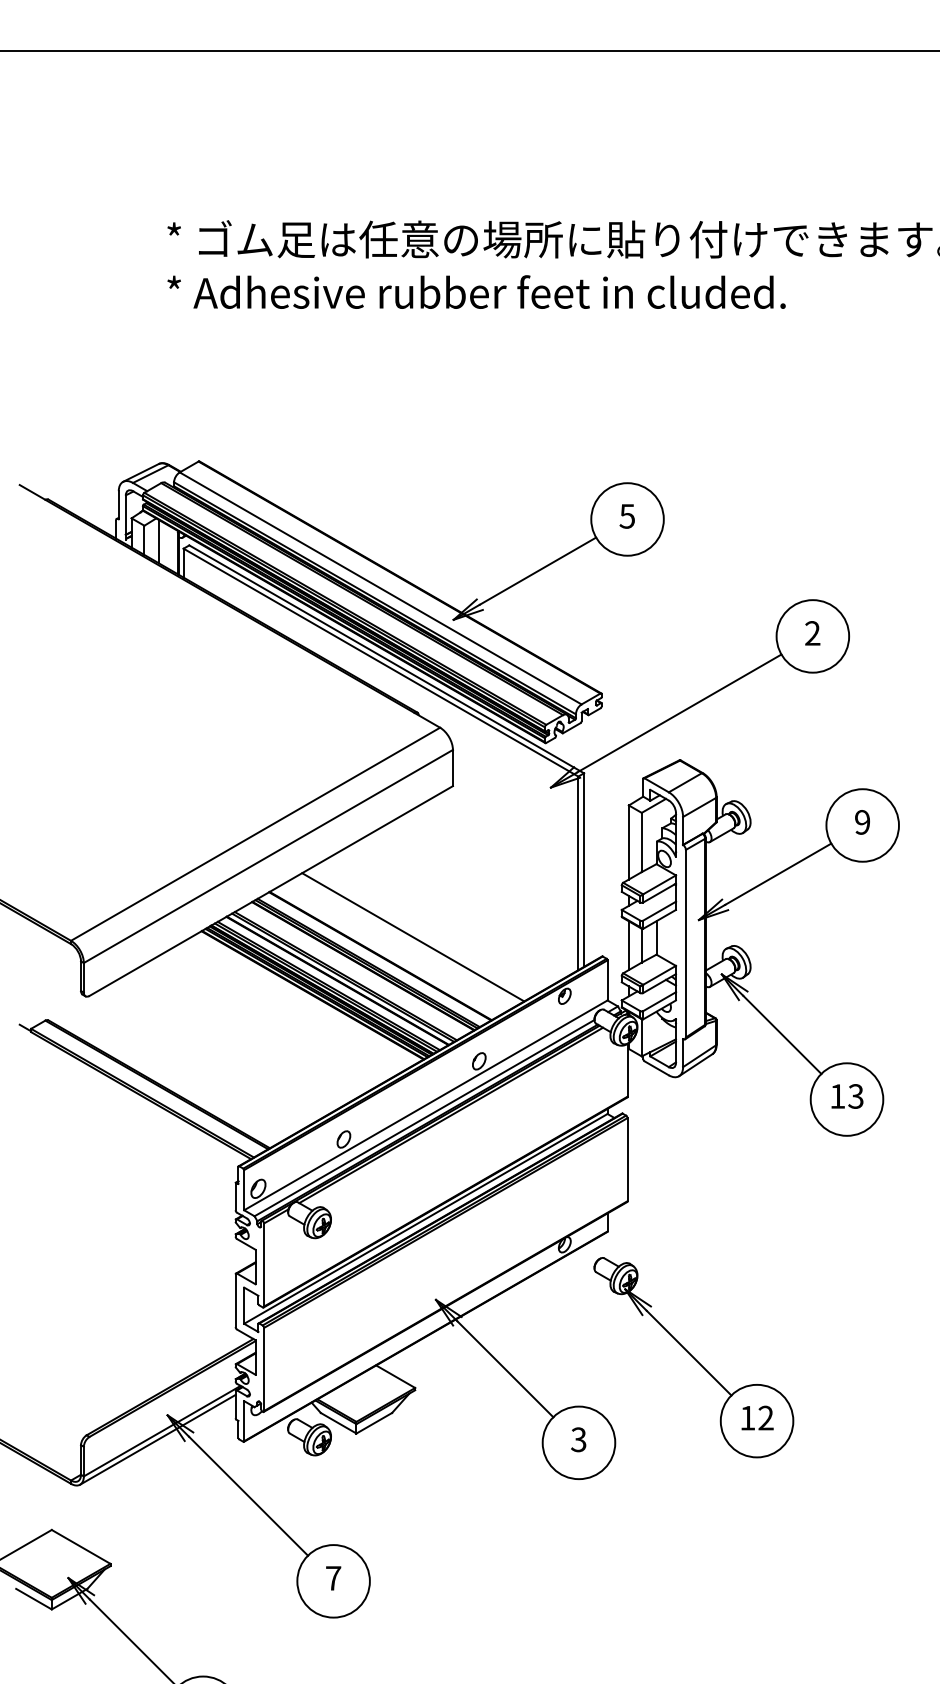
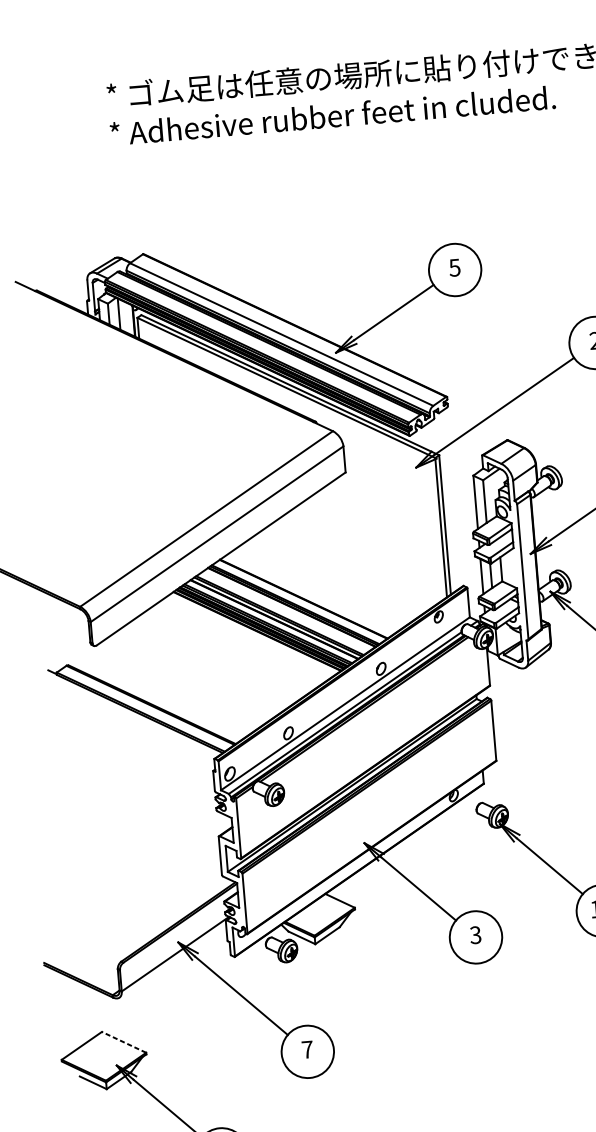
line: (413, 937) -> (326, 583), removed
line: (157, 1439) -> (172, 960), removed
line: (81, 1546) -> (124, 1042), solid -> dashed

